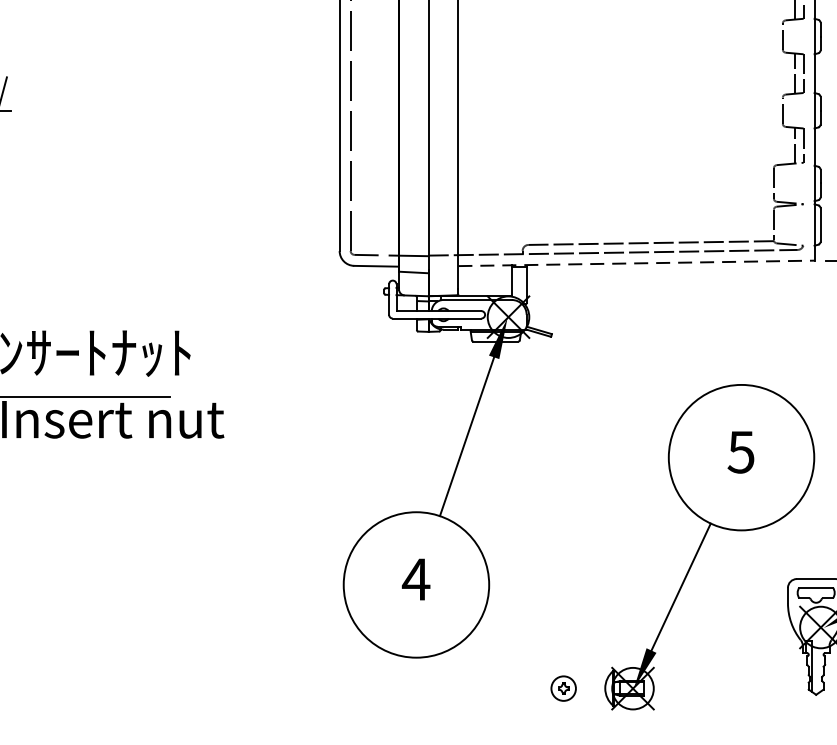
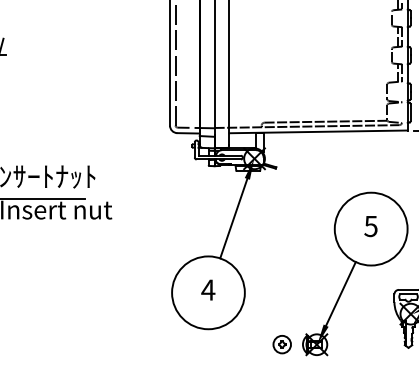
line: (638, 262) -> (319, 131), dashed -> solid
part: (562, 688) -> (281, 344), size x1.43

